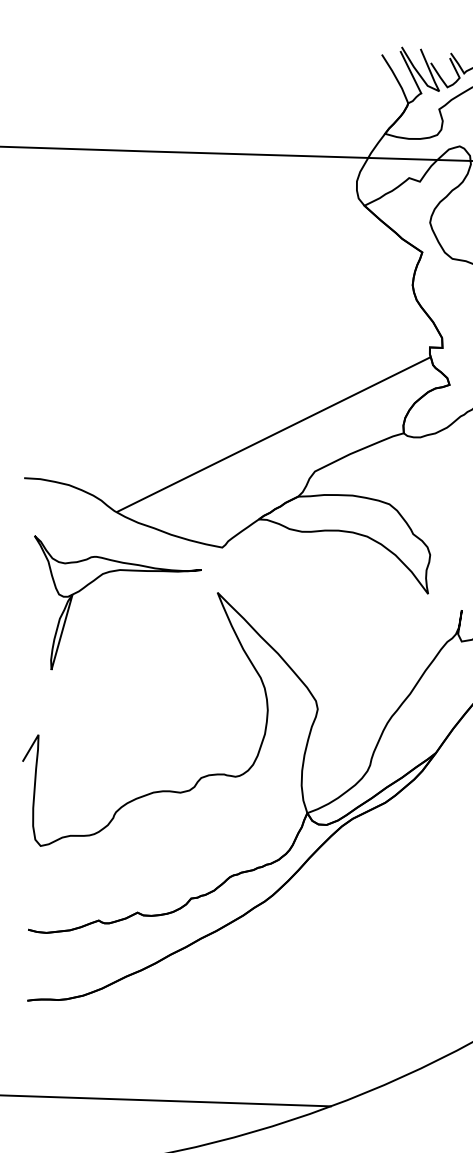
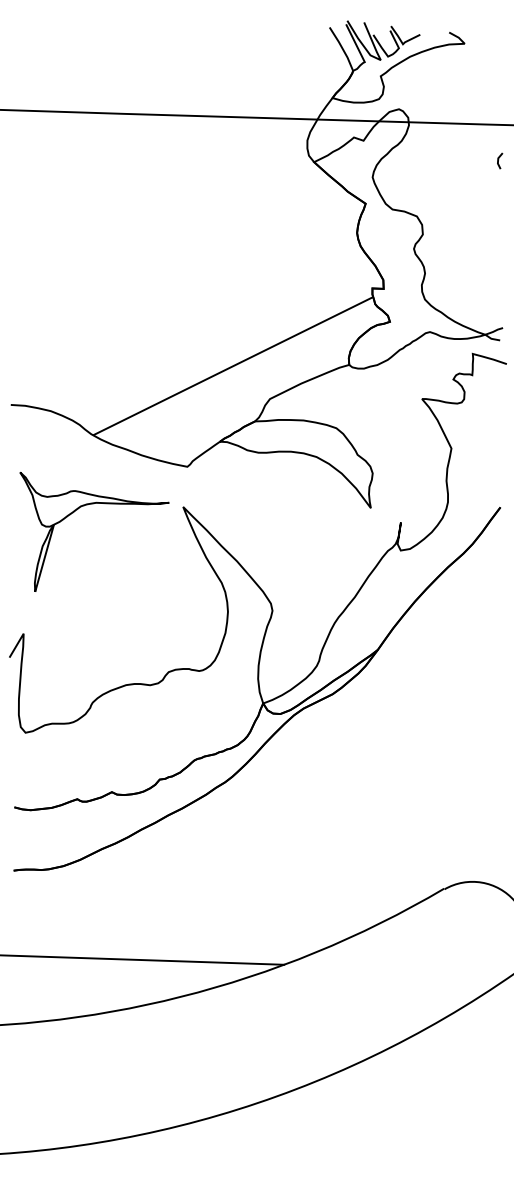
part: (110, 573) -> (87, 505), moved

